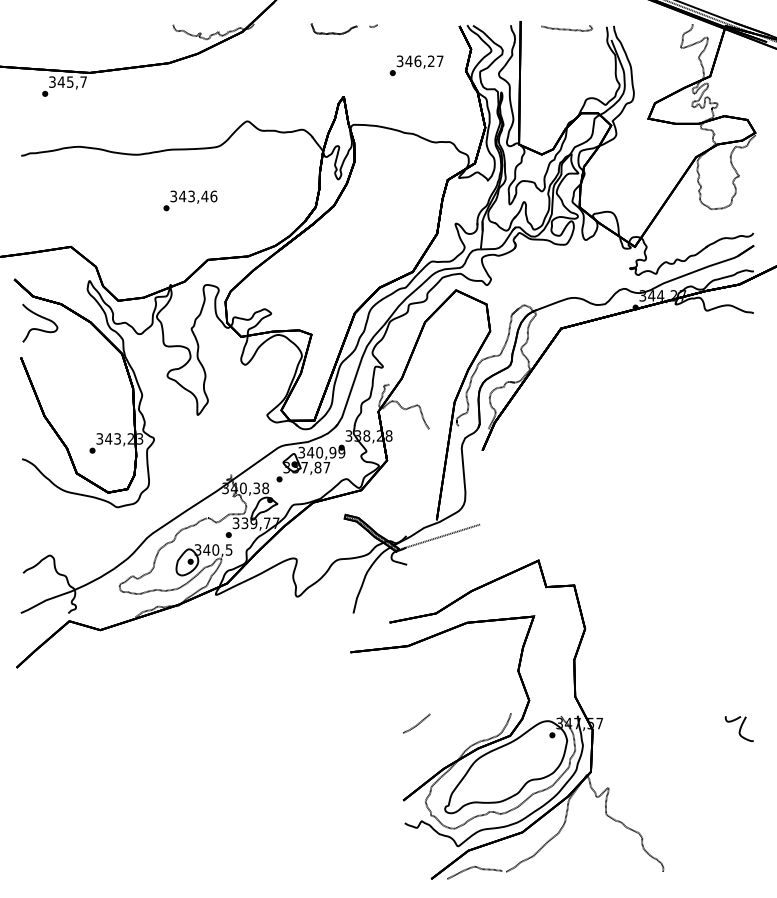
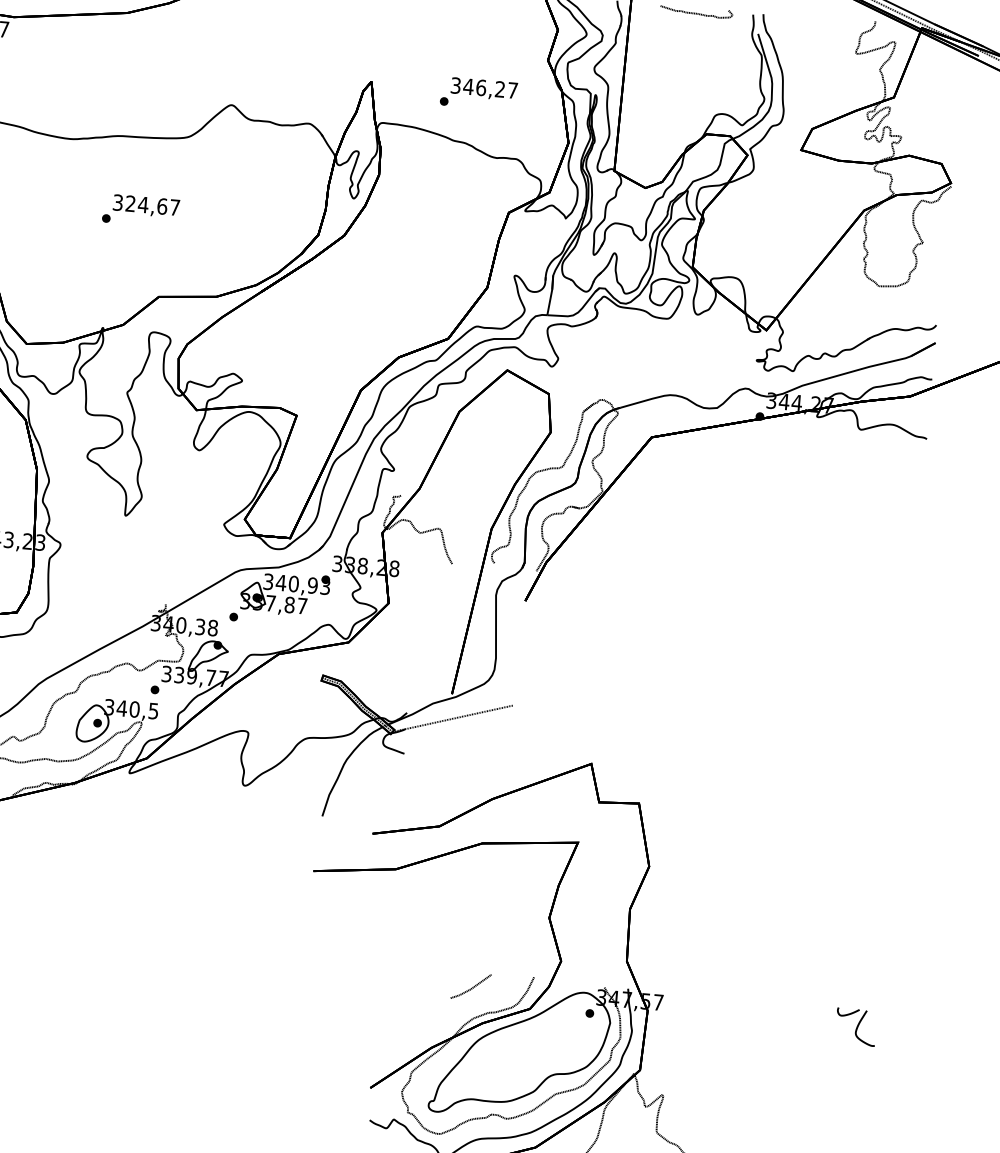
text: (416, 65) -> (478, 93), moved
text: (198, 196) -> (153, 205), 343,46 -> 324,67
text: (341, 453) -> (324, 587), 340,99 -> 340,93
line: (417, 723) -> (472, 986), moved

